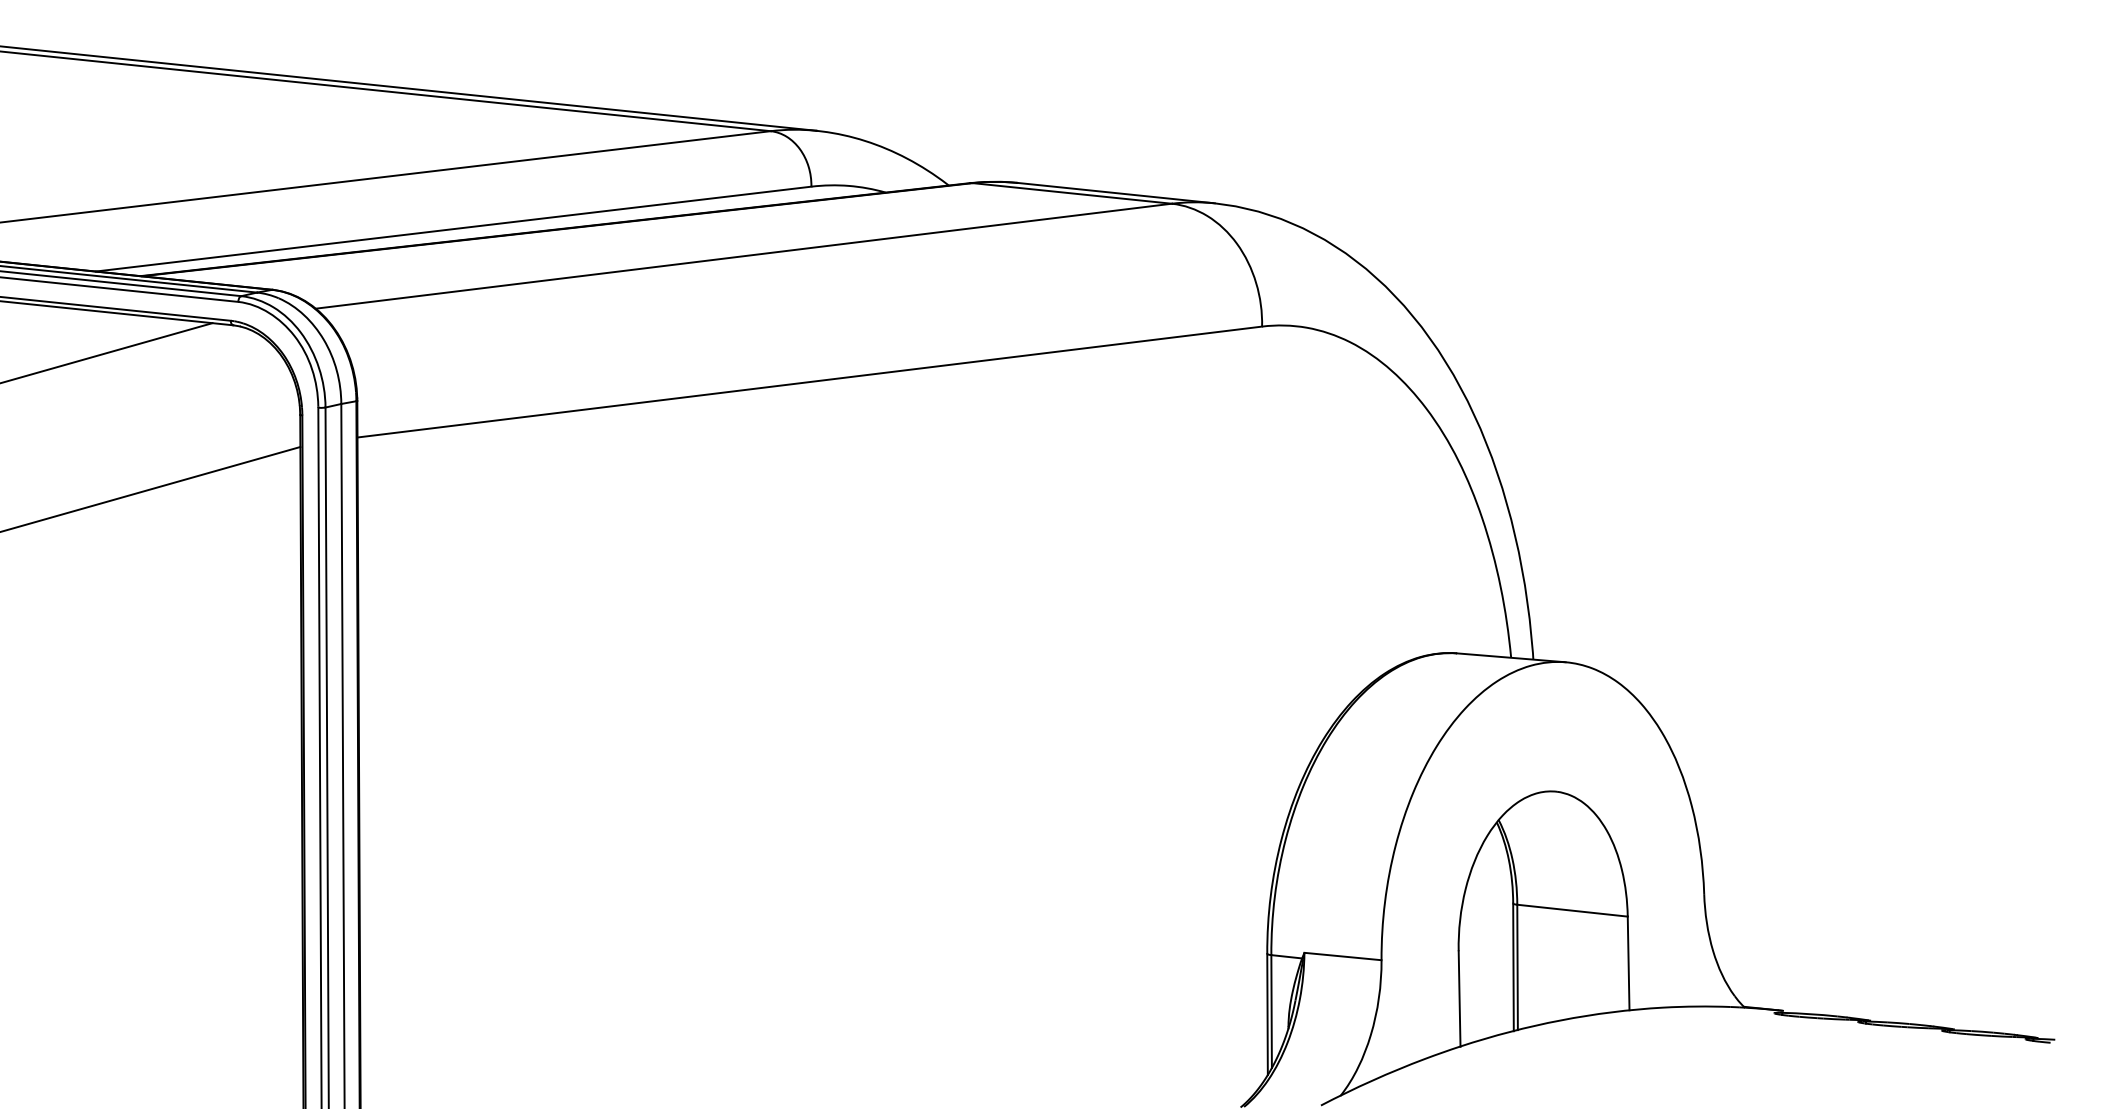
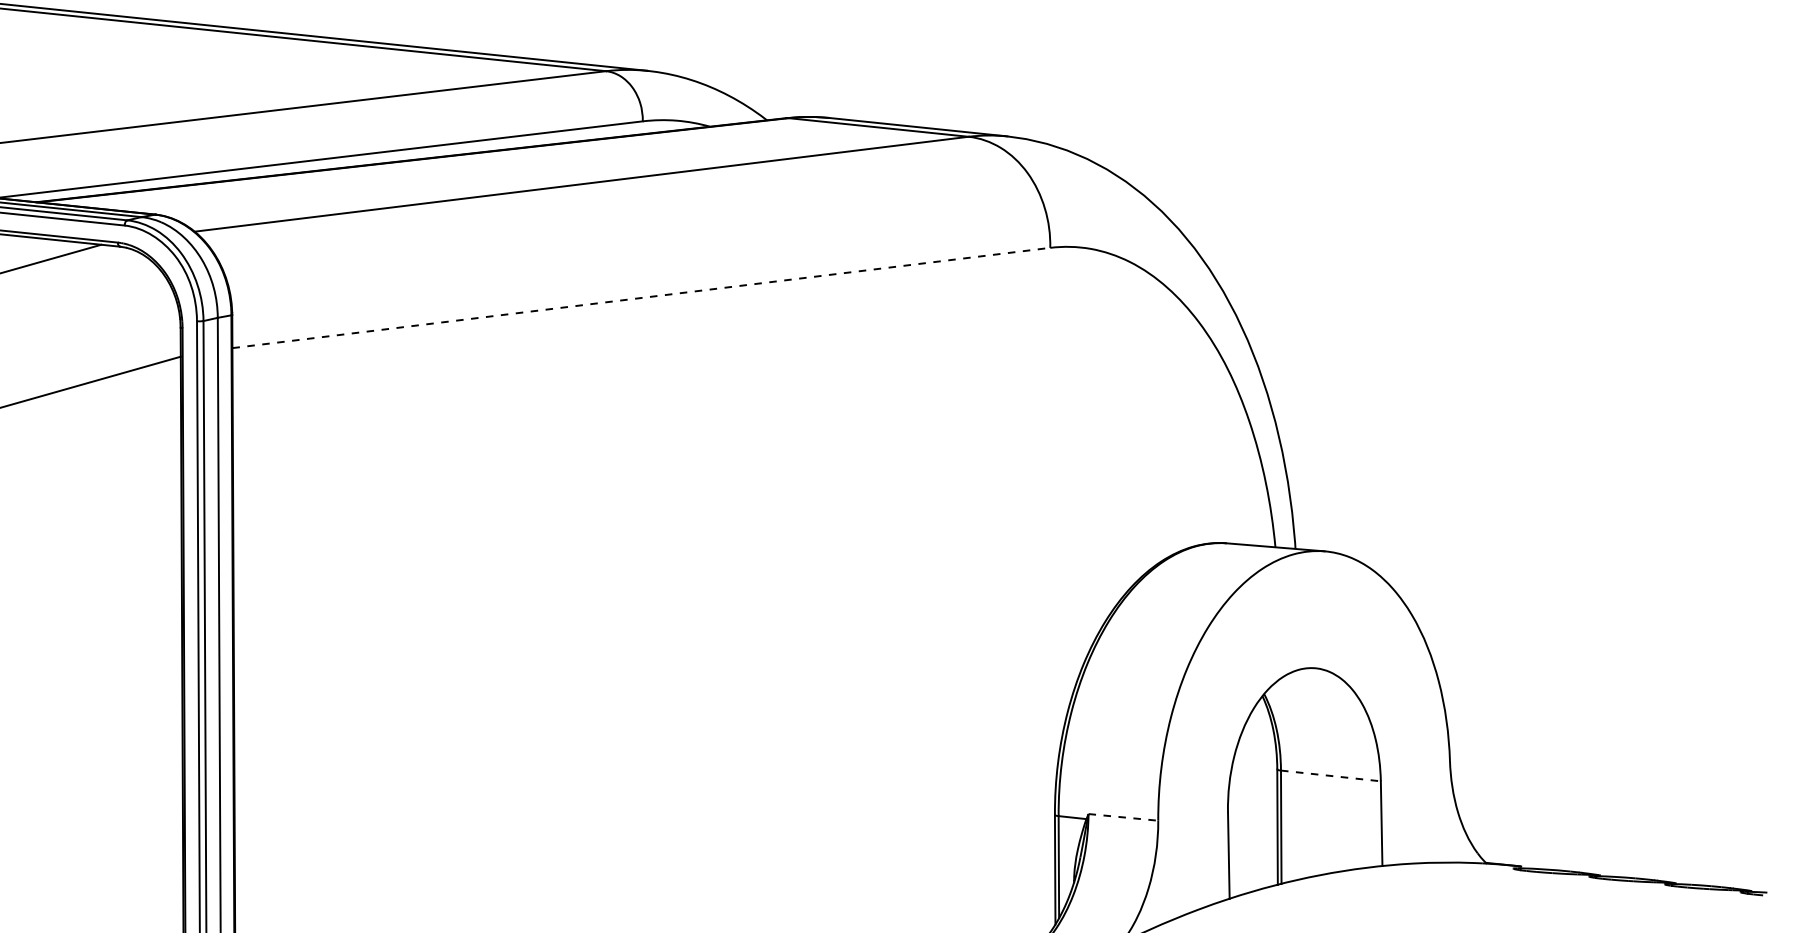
line: (809, 382) -> (641, 298), solid -> dashed
line: (1572, 910) -> (1330, 775), solid -> dashed
line: (1342, 956) -> (1122, 817), solid -> dashed

